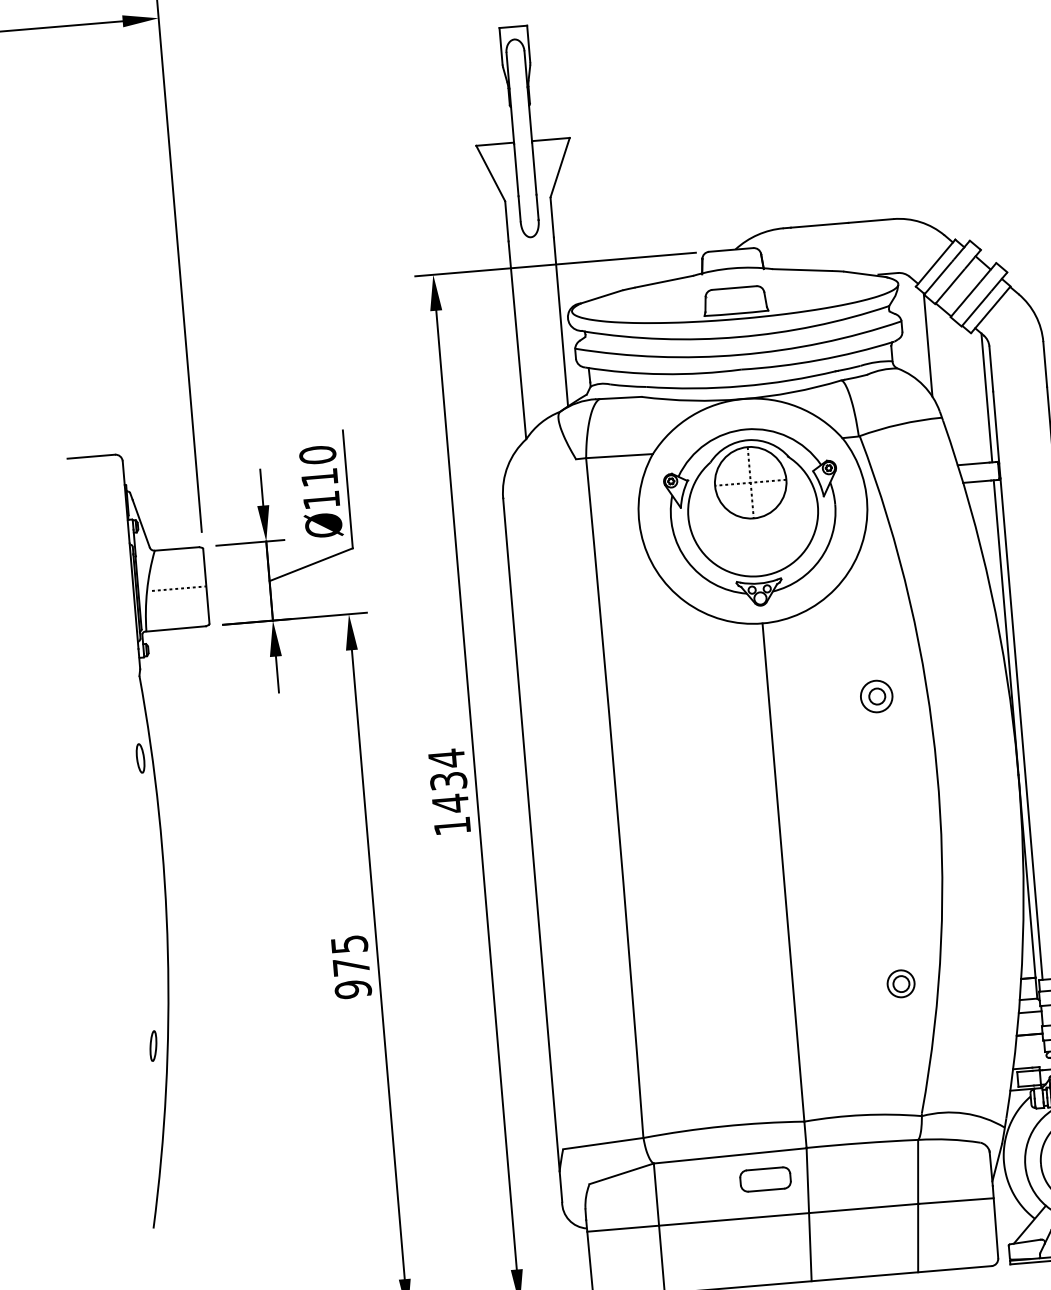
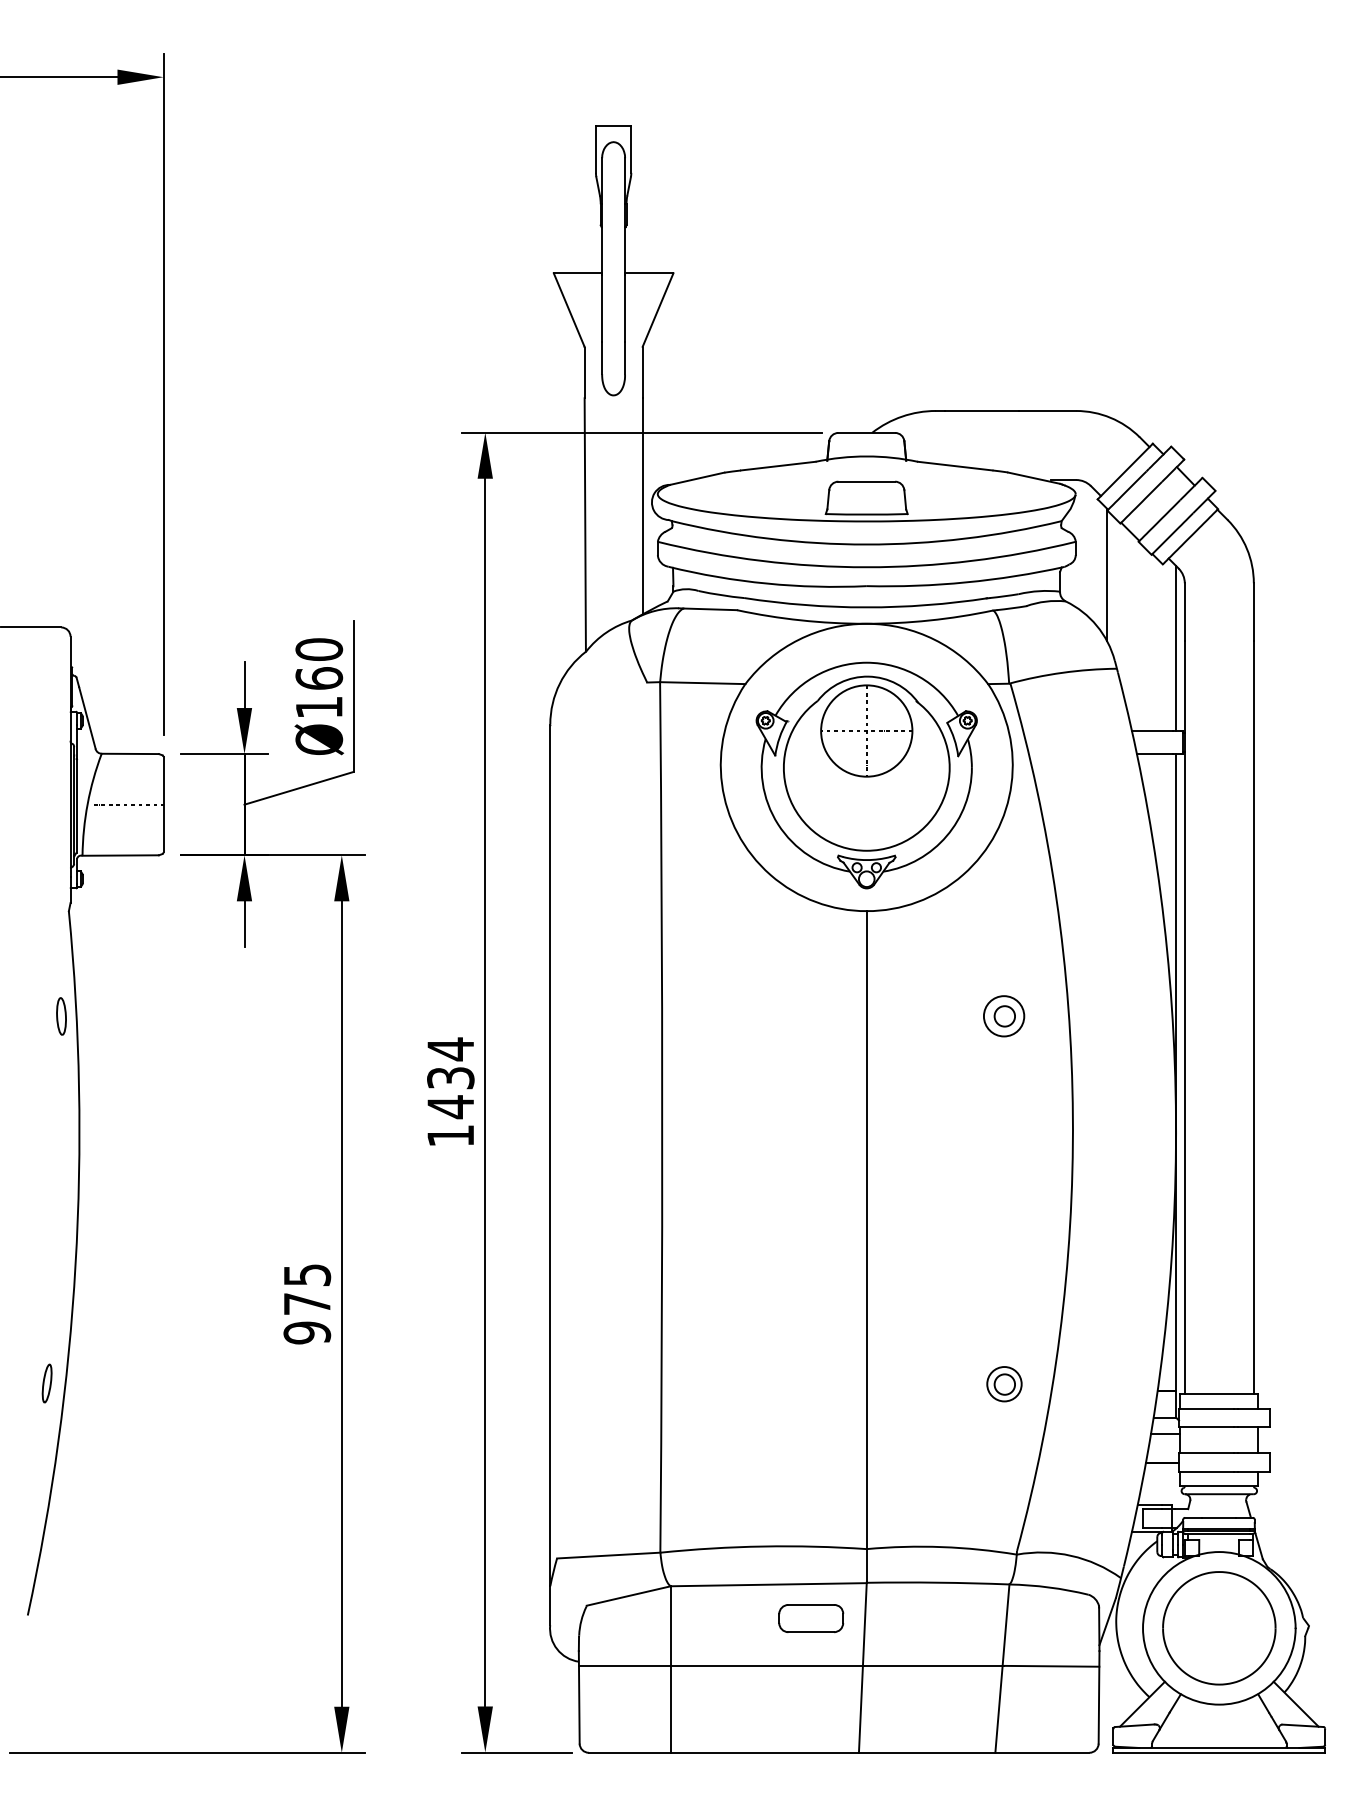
text: (319, 477) -> (319, 678), Ø110 -> Ø160

